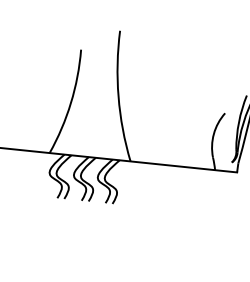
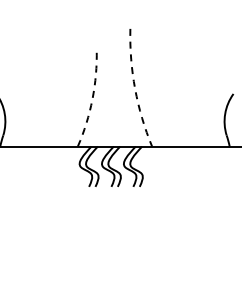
arc: (119, 96) -> (135, 88), solid -> dashed
arc: (70, 103) -> (92, 99), solid -> dashed

